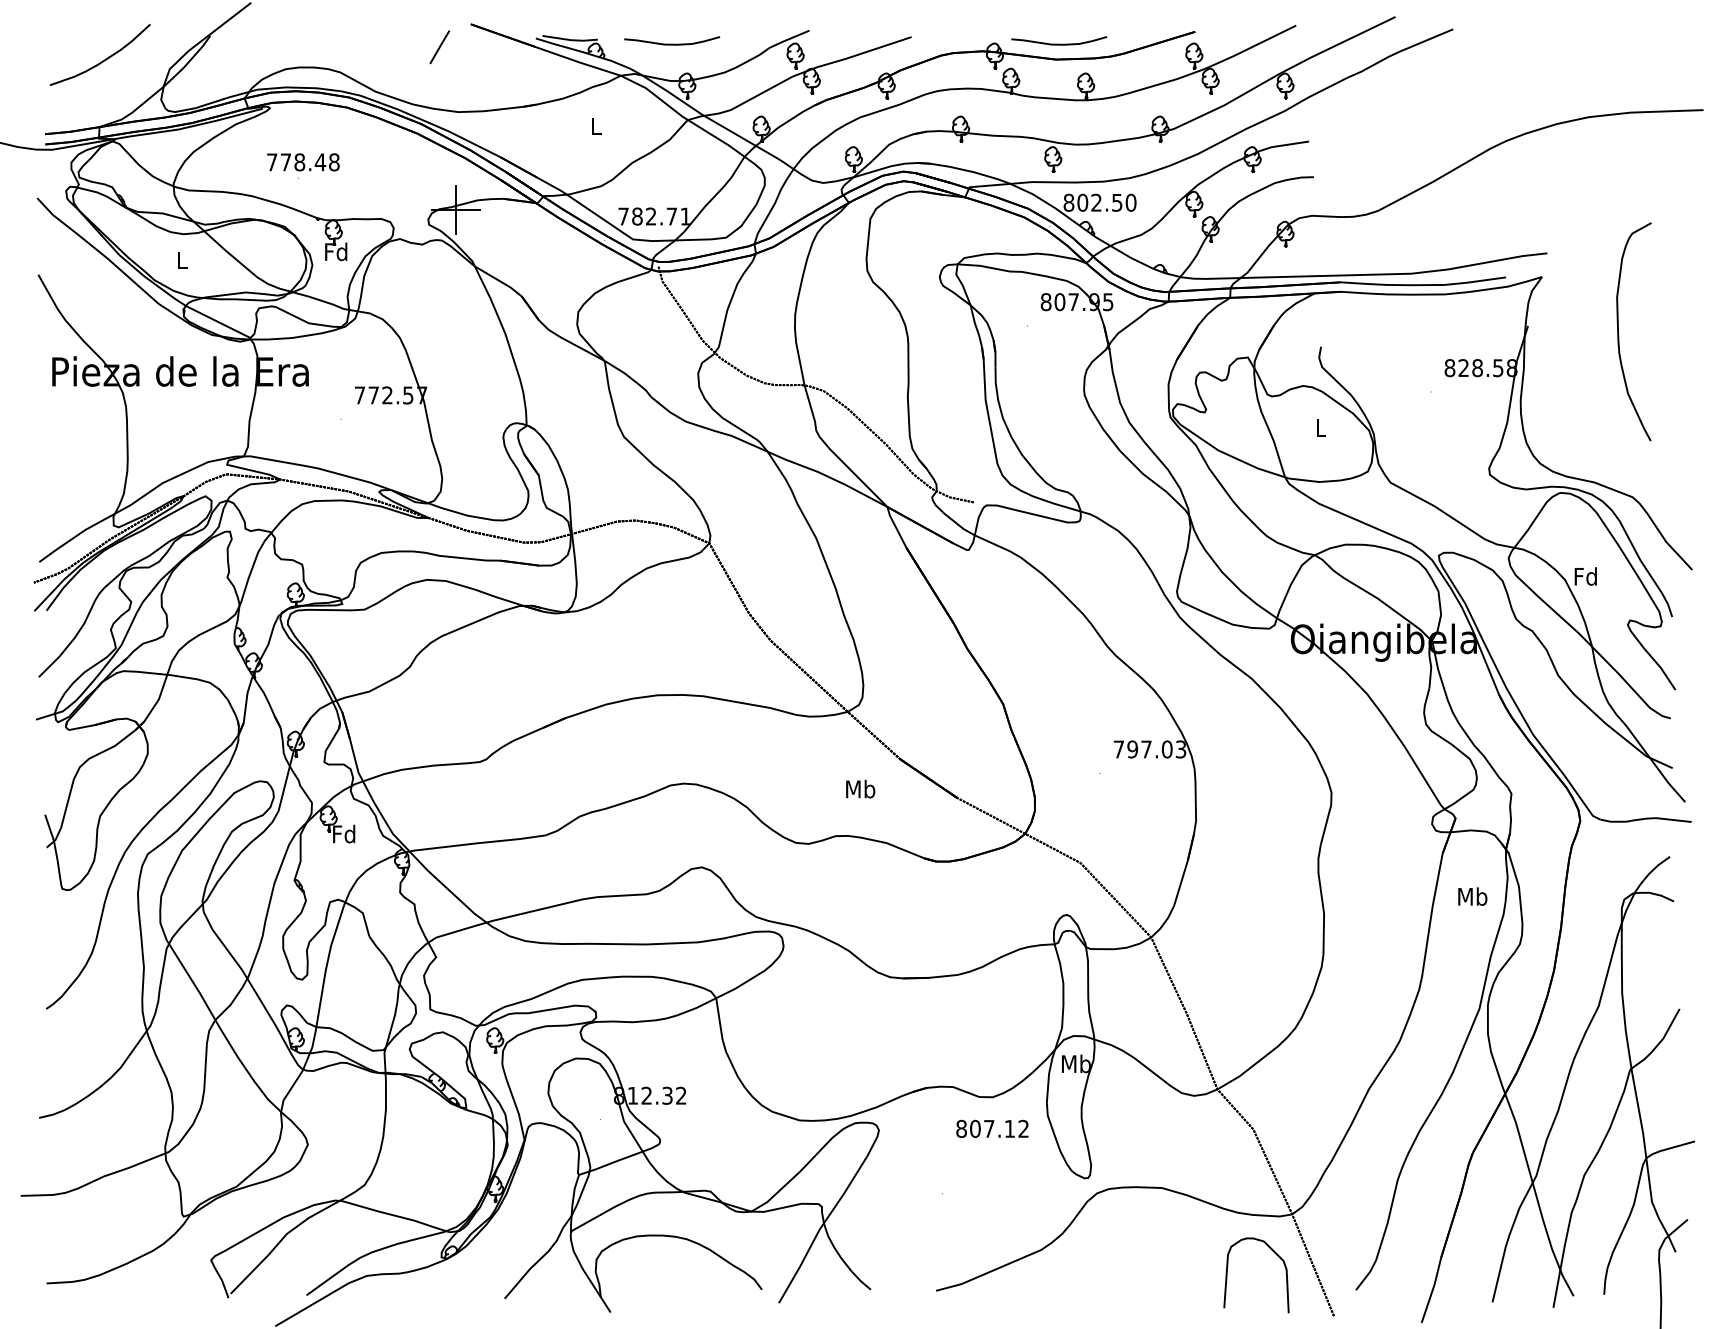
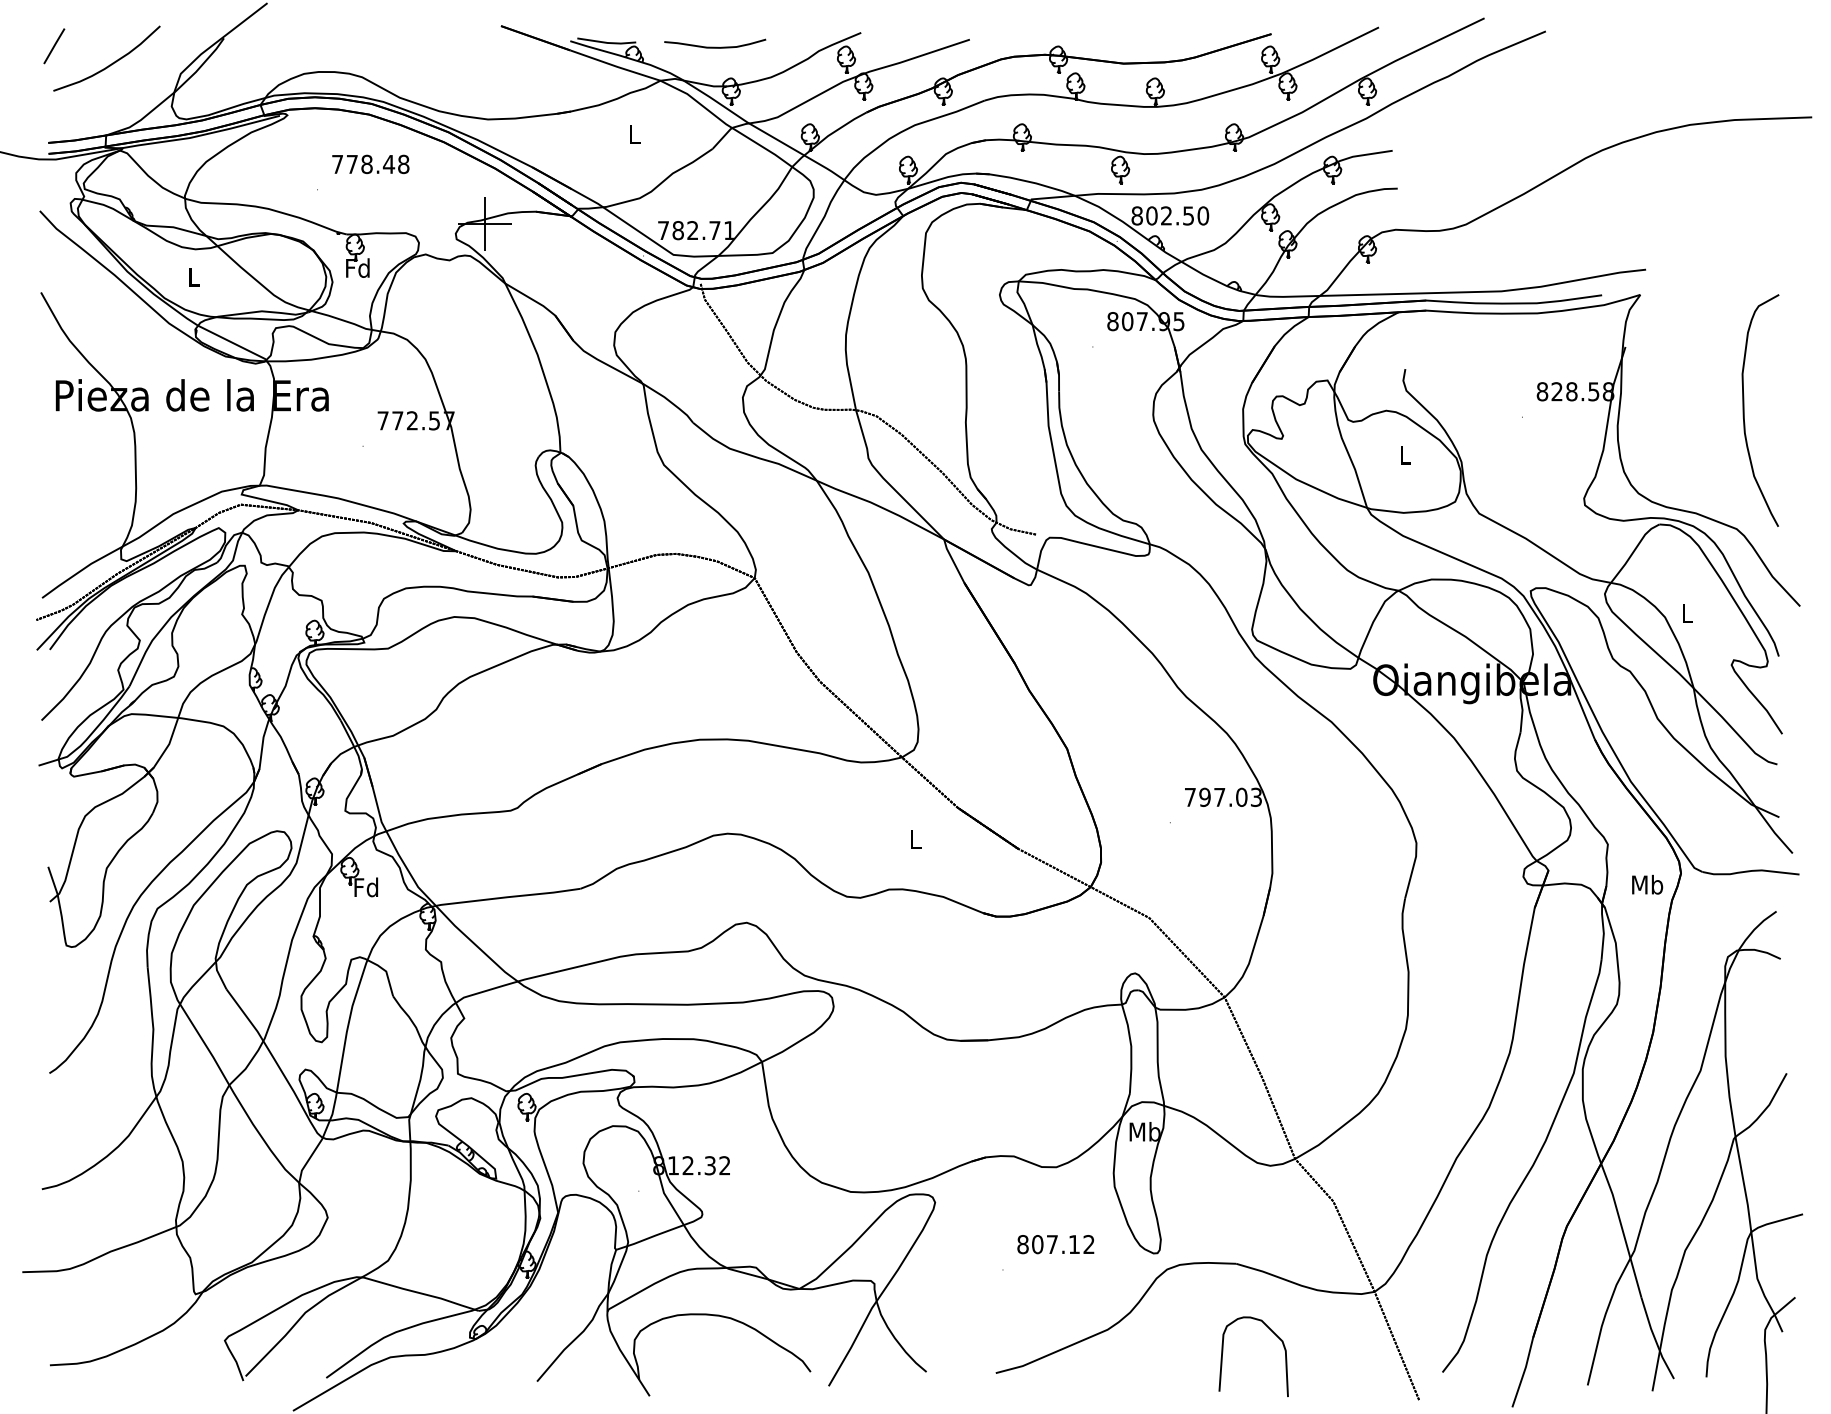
curve: (1059, 43) -> (1127, 46), removed
line: (439, 47) -> (53, 46), moved
text: (303, 162) -> (370, 164), moved
curve: (1619, 334) -> (1745, 413), moved
text: (1585, 576) -> (1686, 613), Fd -> L
text: (860, 788) -> (915, 838), Mb -> L
text: (1472, 896) -> (1647, 884), moved
text: (992, 1128) -> (1055, 1244), moved
curve: (1276, 1255) -> (1274, 1335), moved

